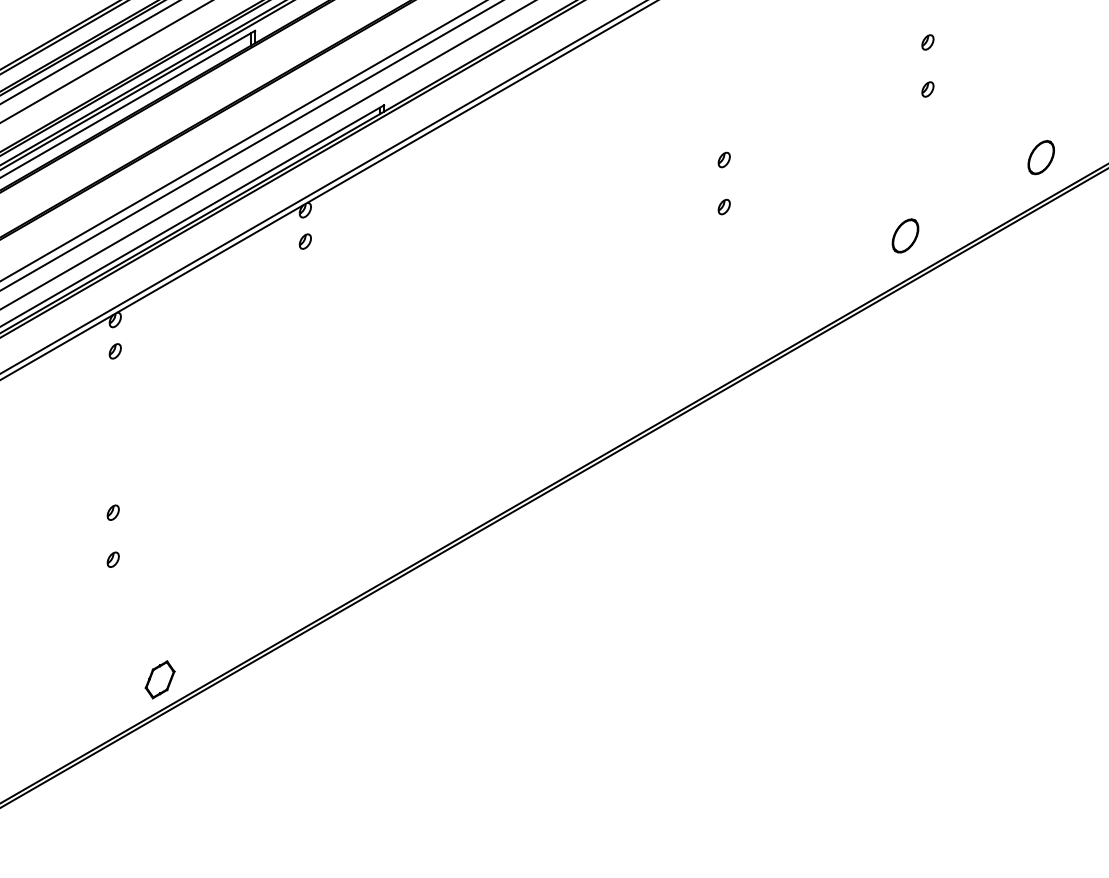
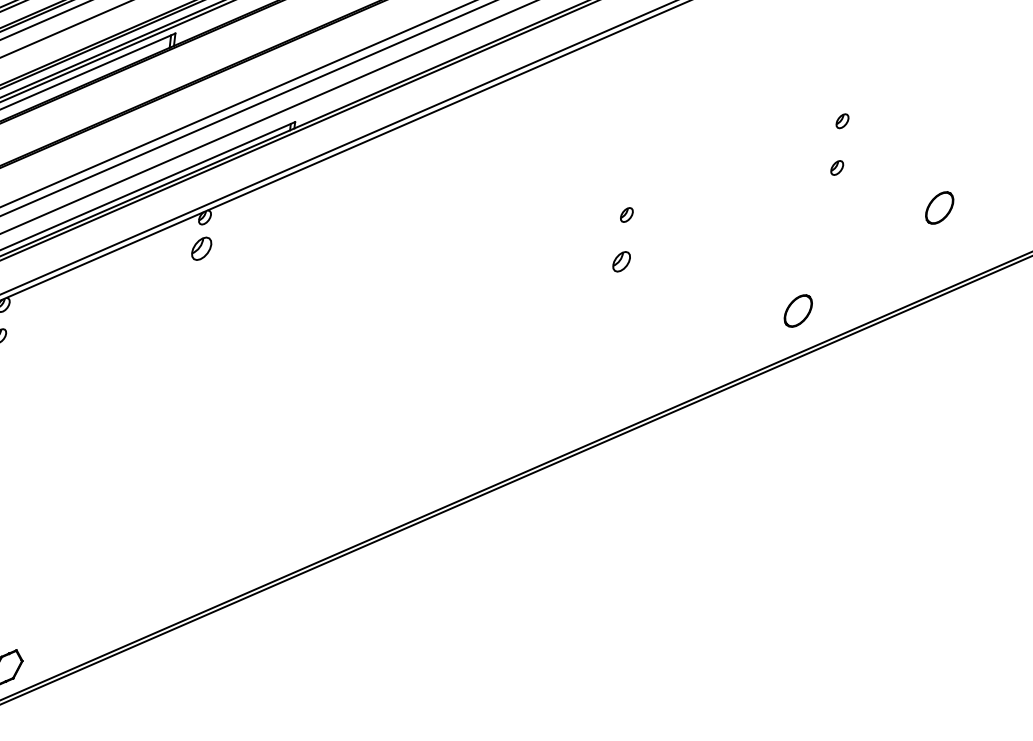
part: (1040, 157) -> (938, 207), moved
part: (723, 206) -> (620, 261), size x1.4
part: (304, 241) -> (200, 248), size x1.6

